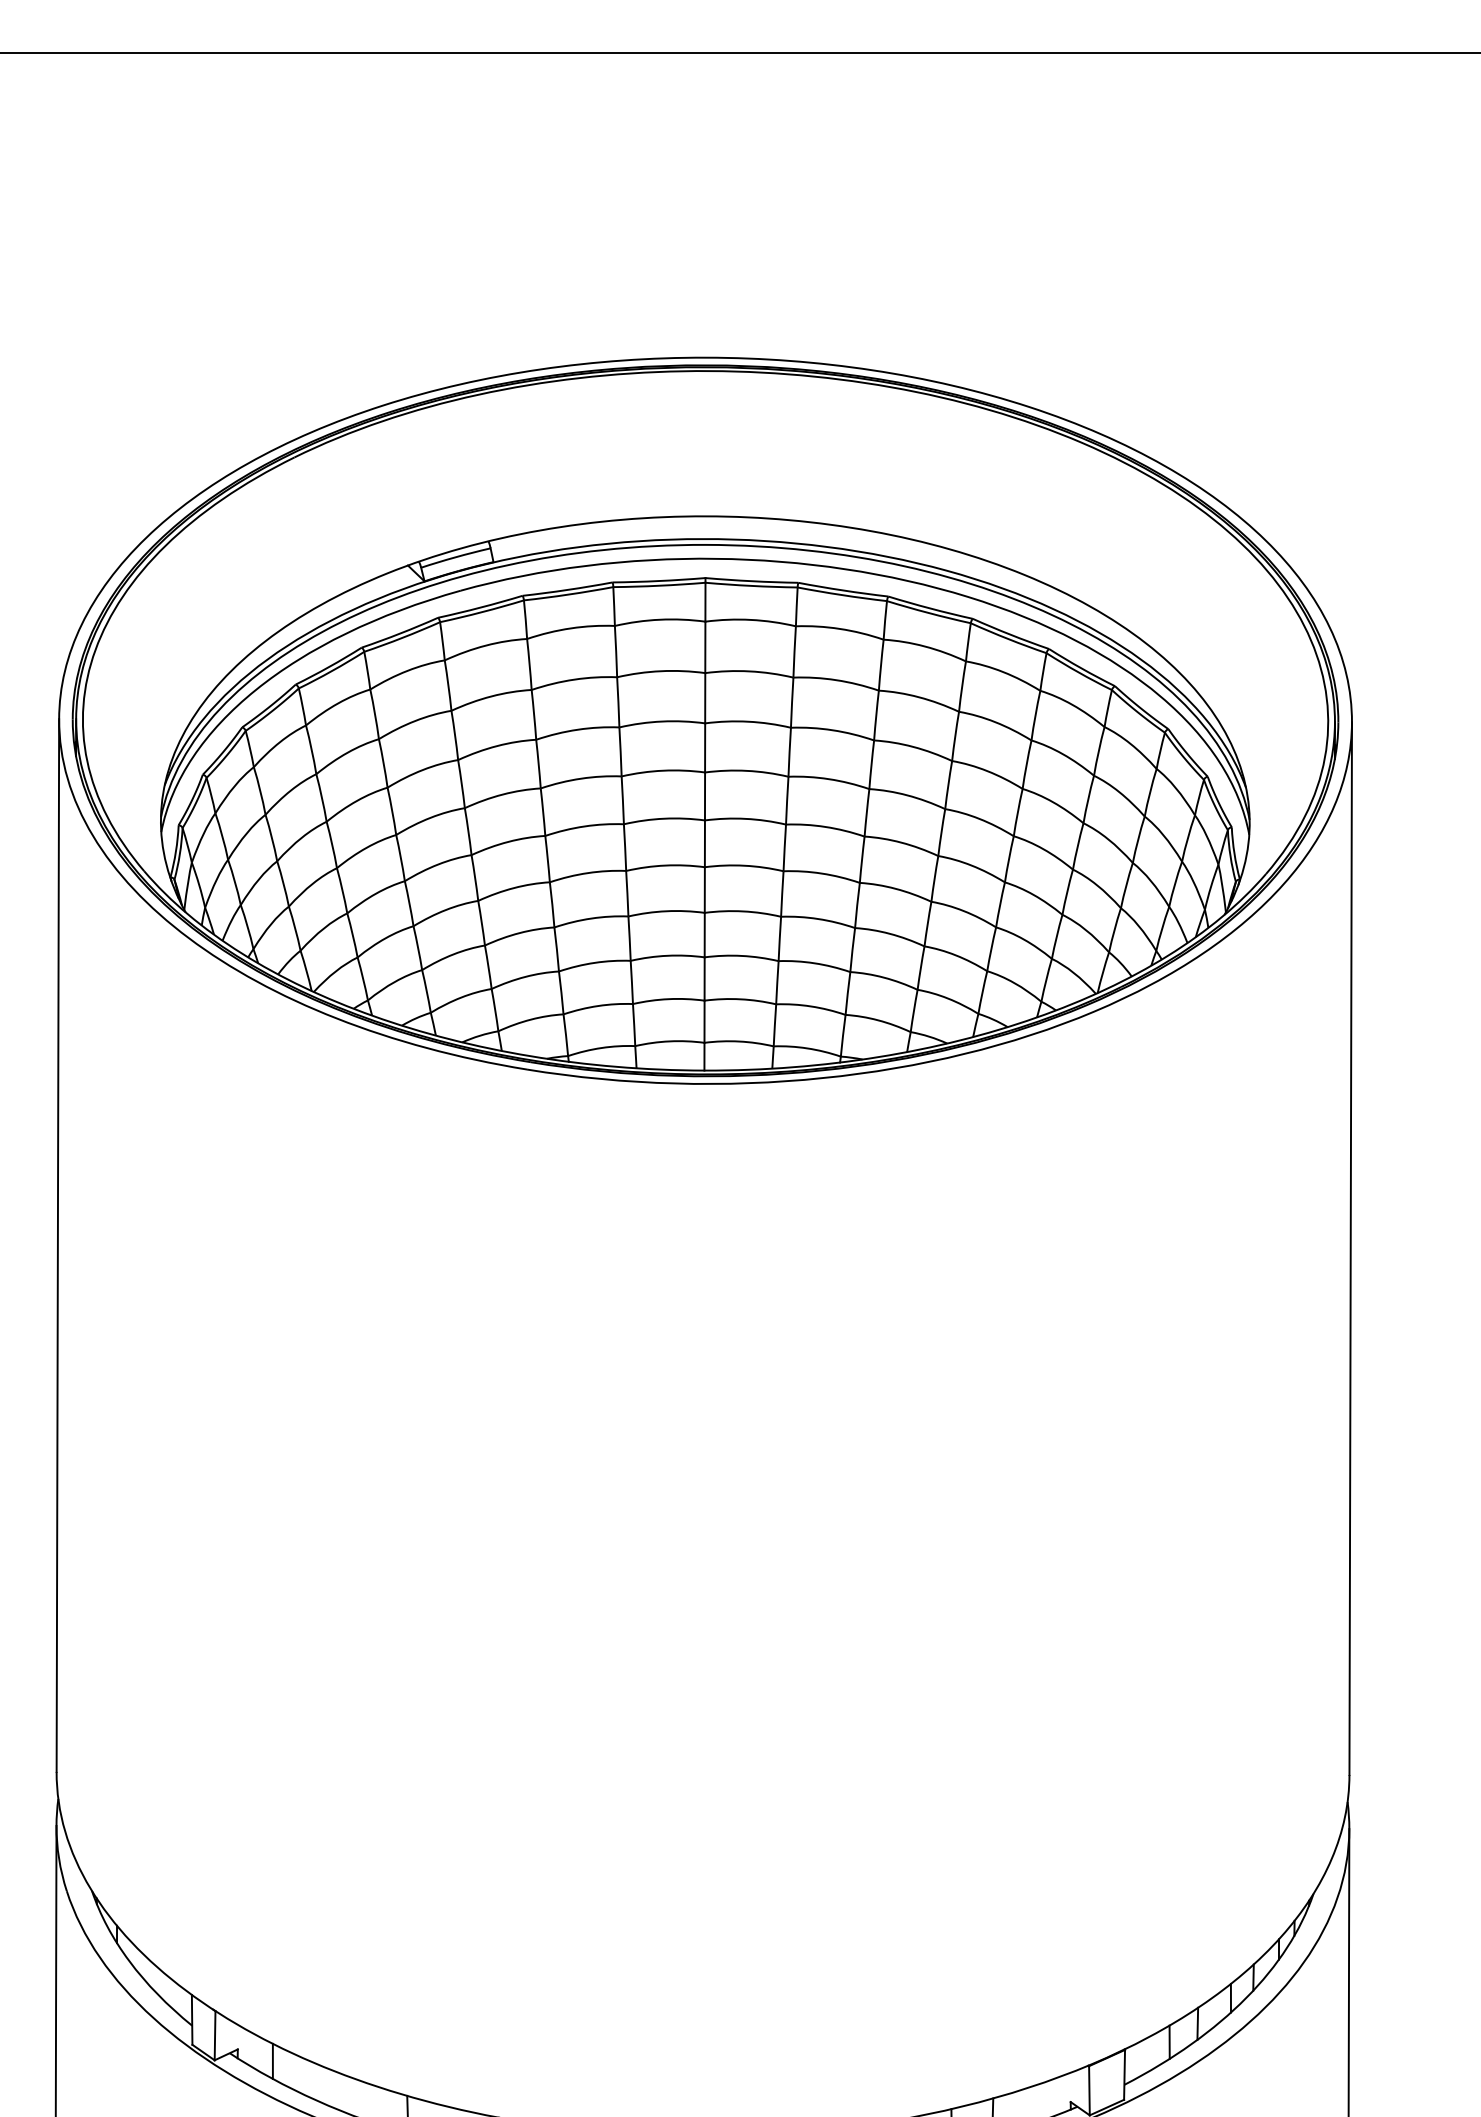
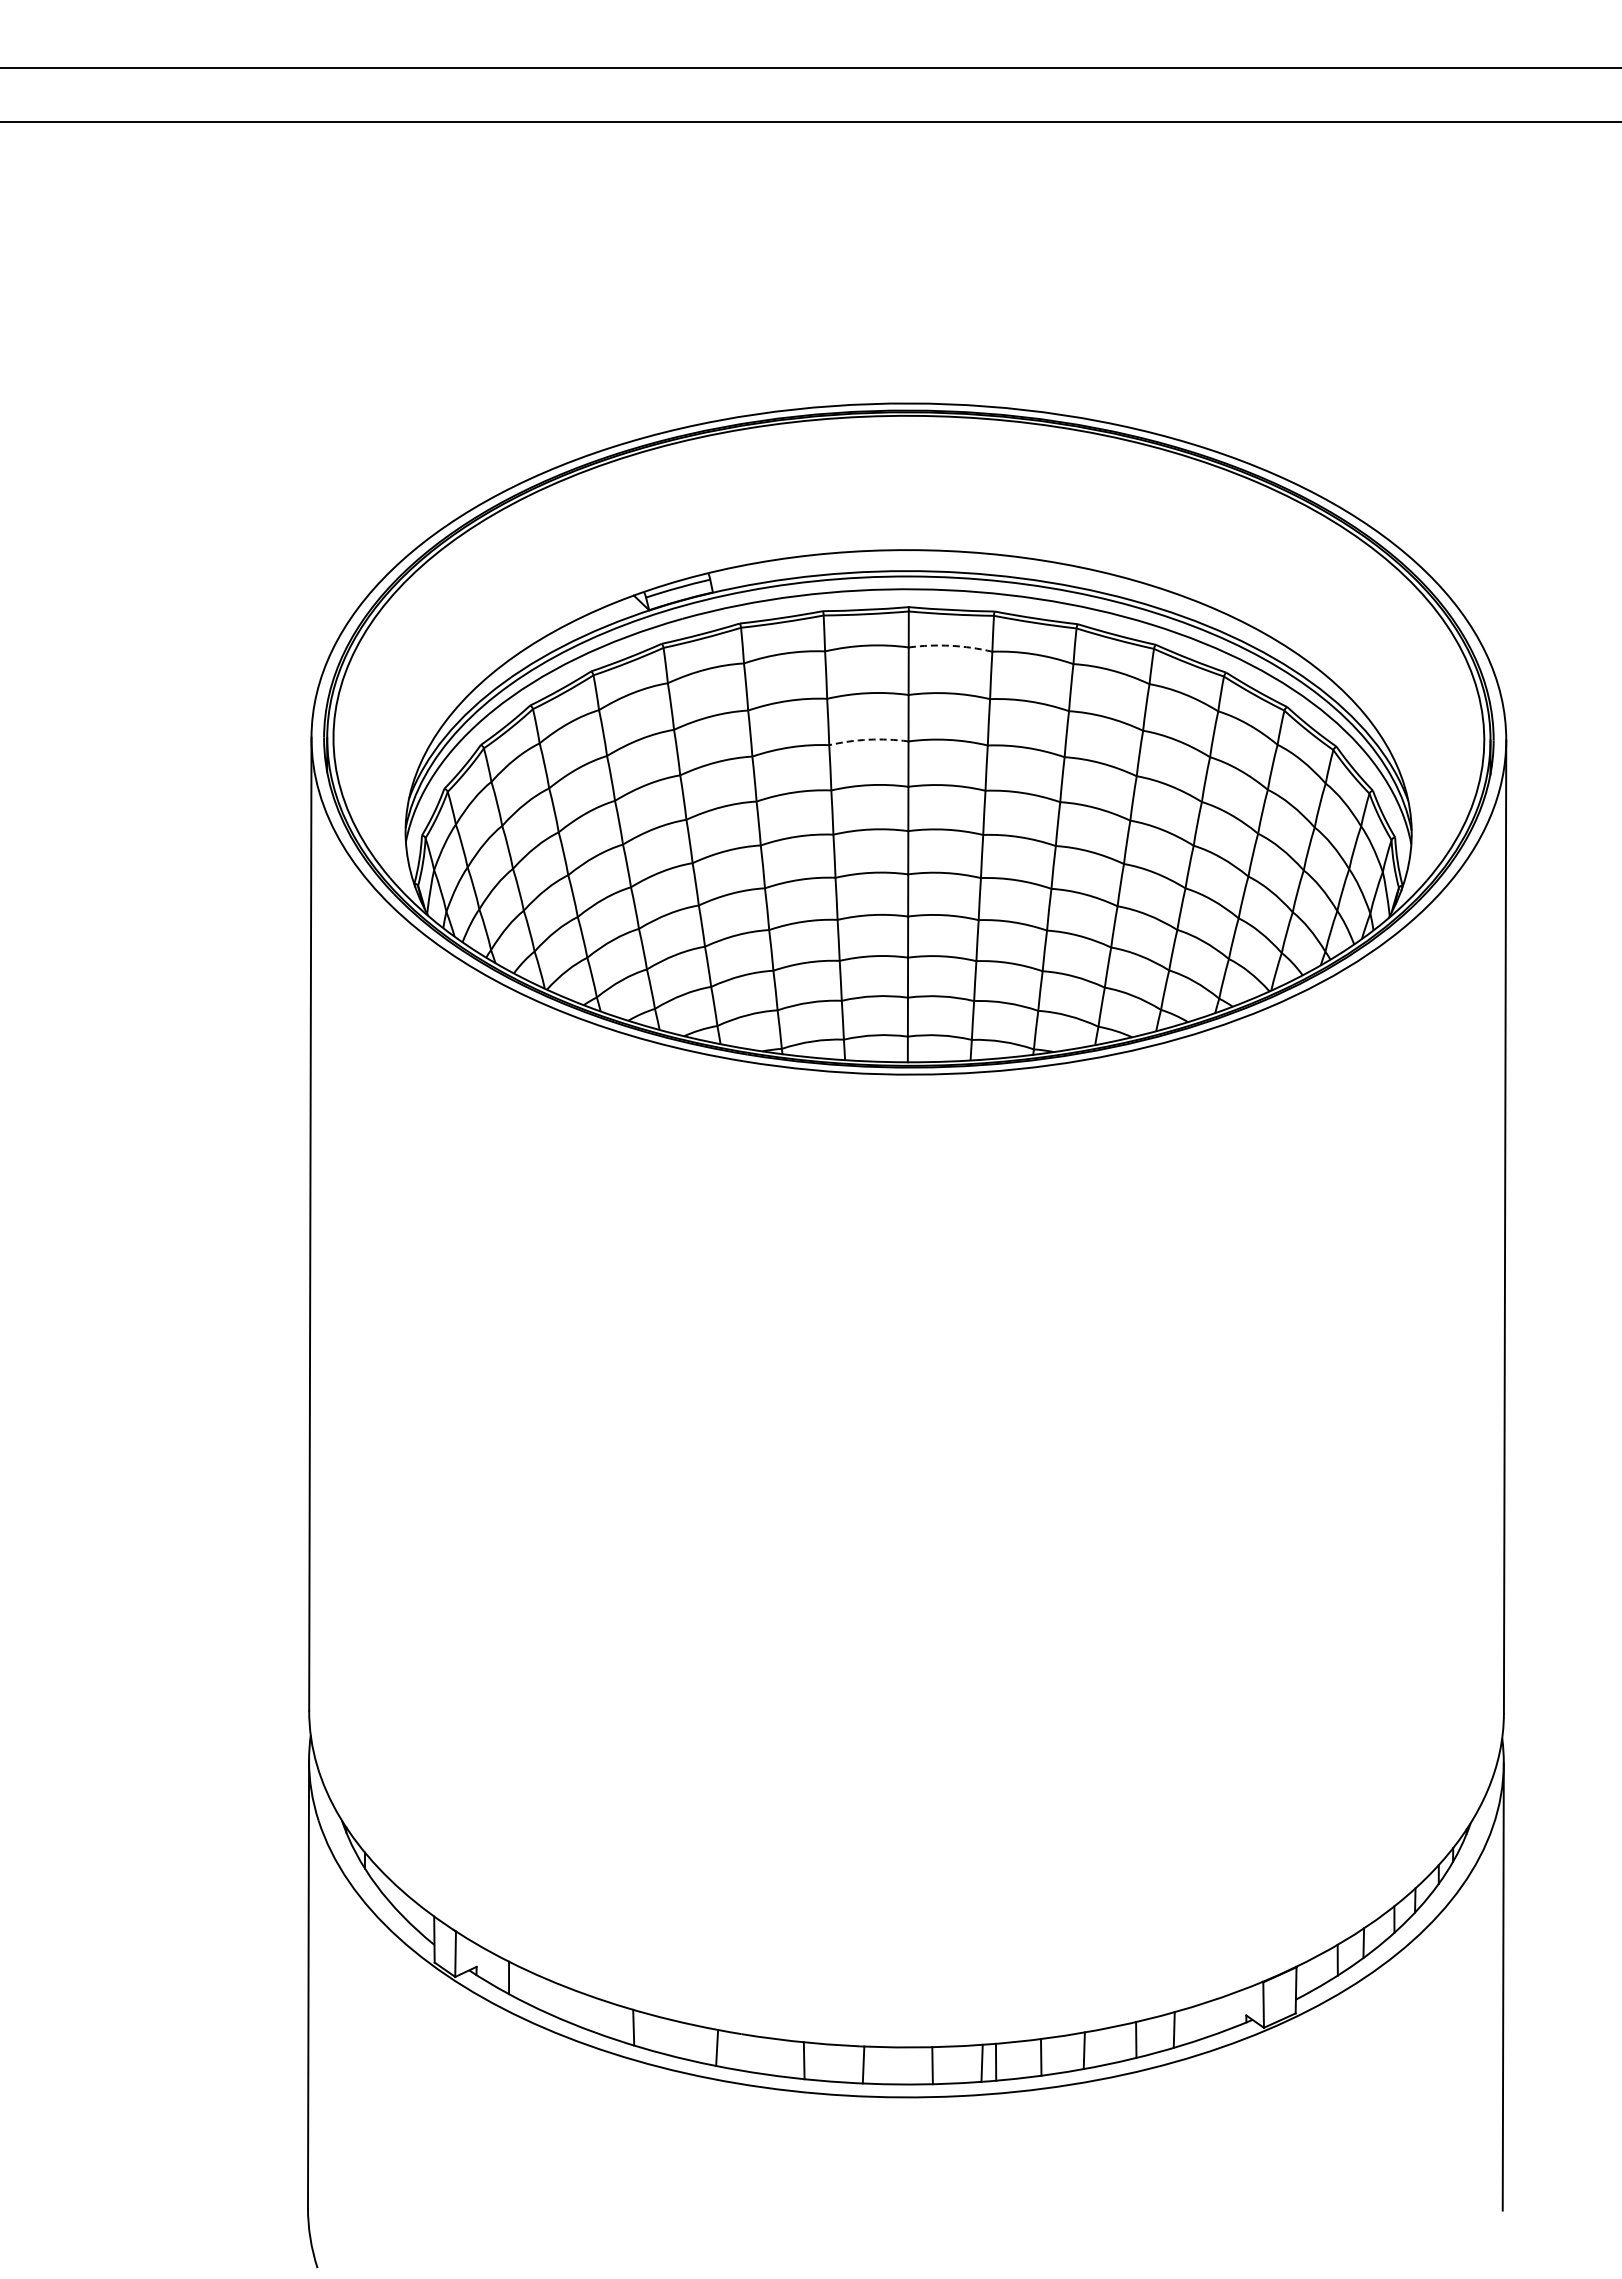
arc: (750, 619) -> (950, 645), solid -> dashed
arc: (661, 721) -> (868, 739), solid -> dashed

